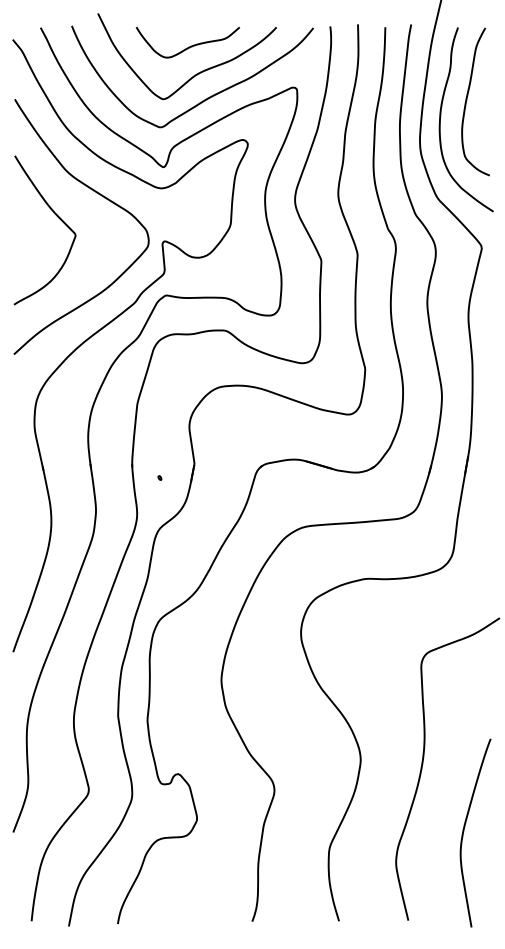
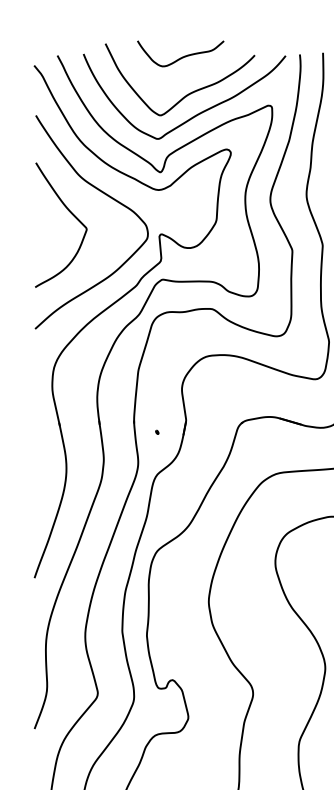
curve: (188, 46) -> (181, 57), moved

